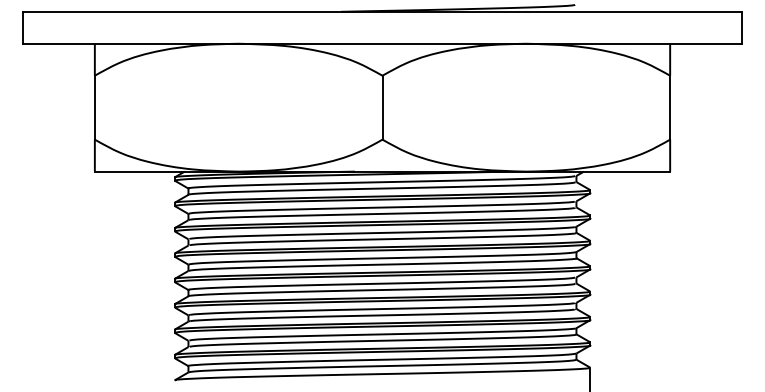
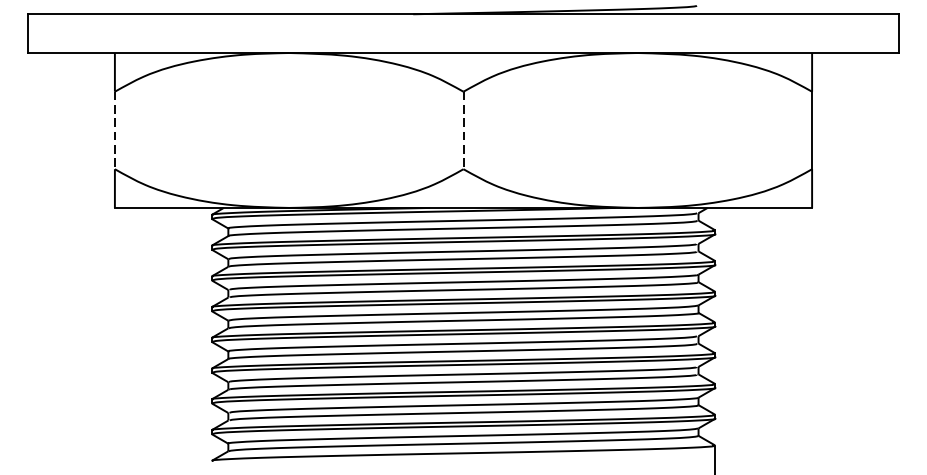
line: (94, 107) -> (114, 130), solid -> dashed
line: (382, 107) -> (463, 130), solid -> dashed

